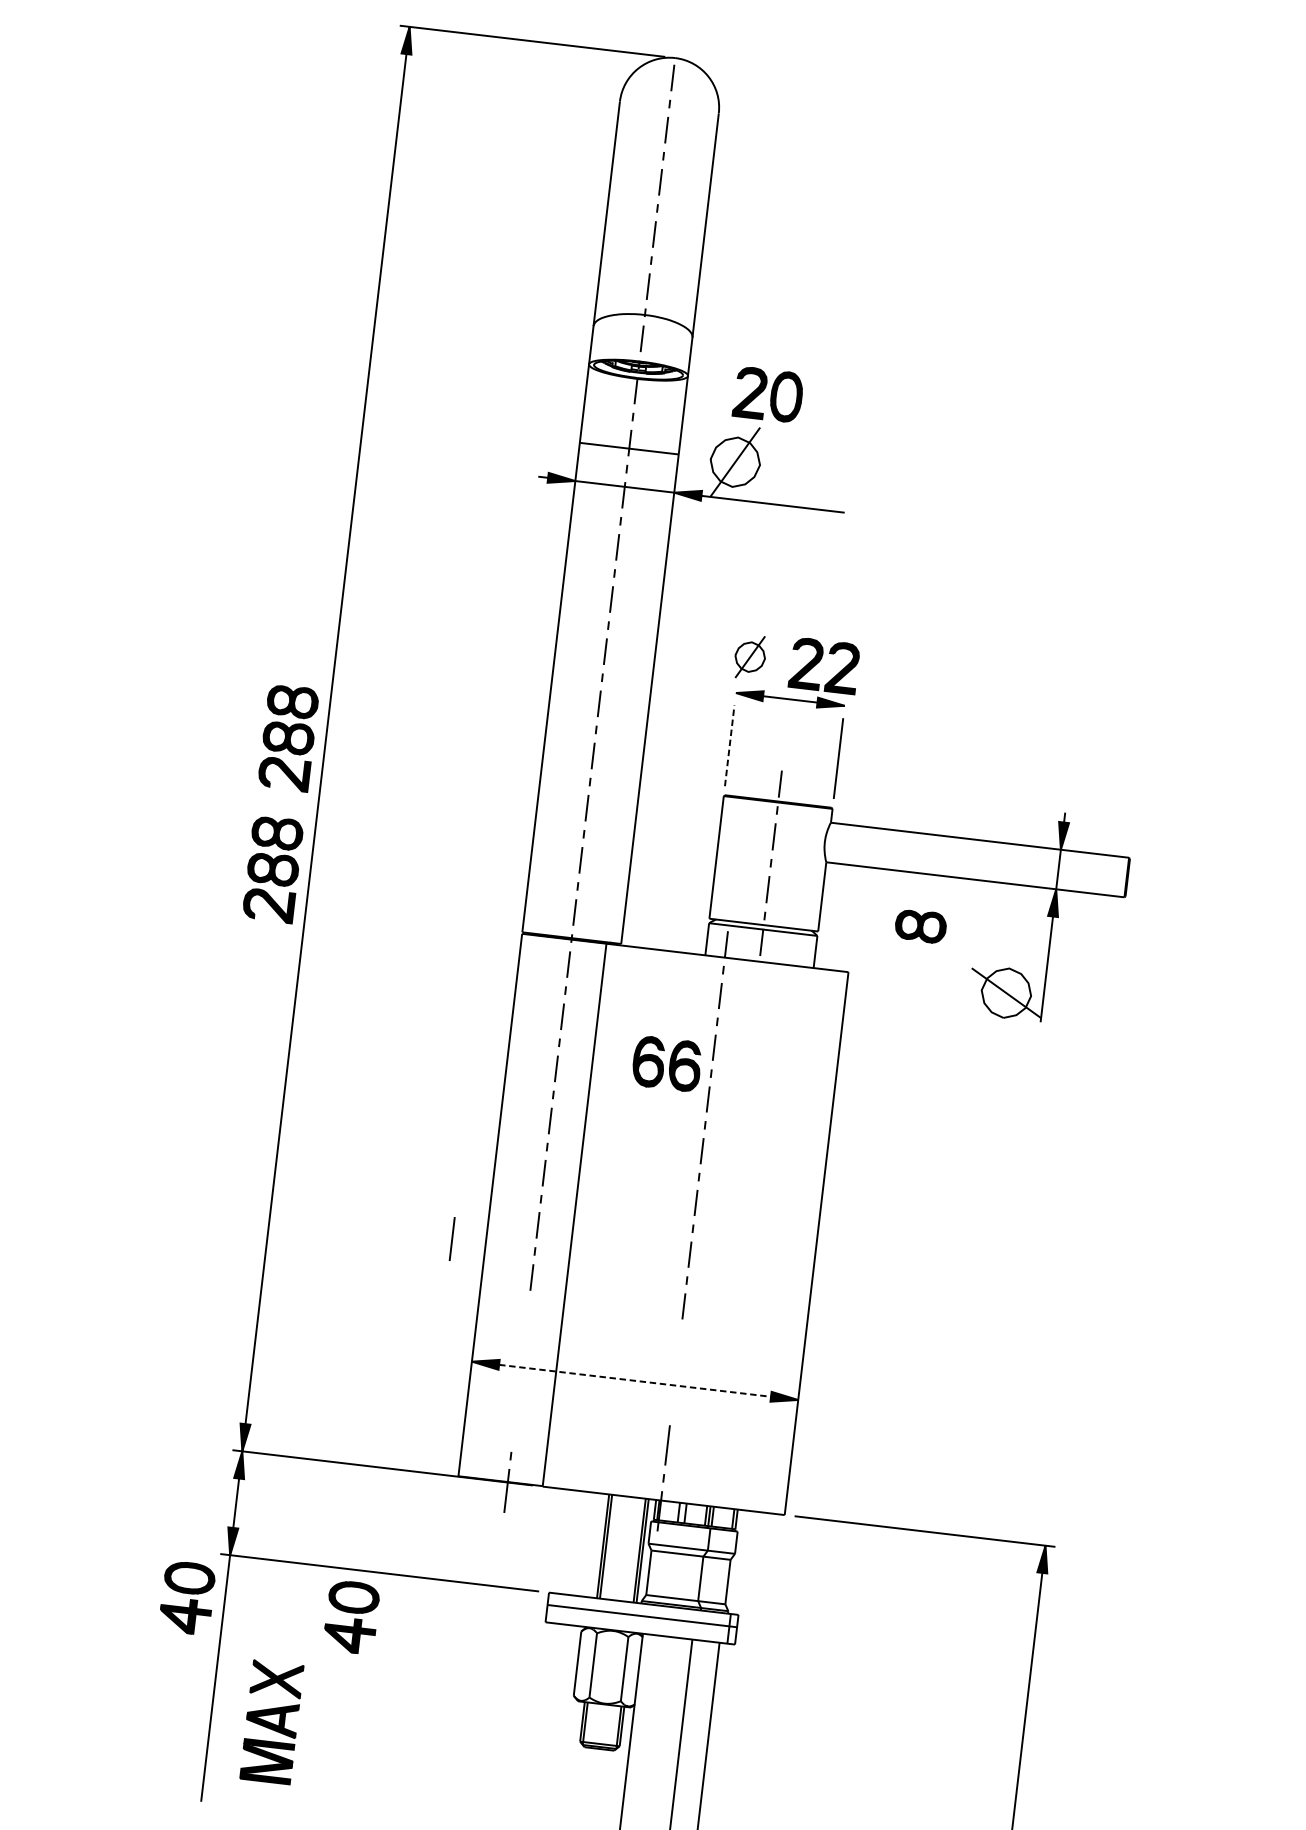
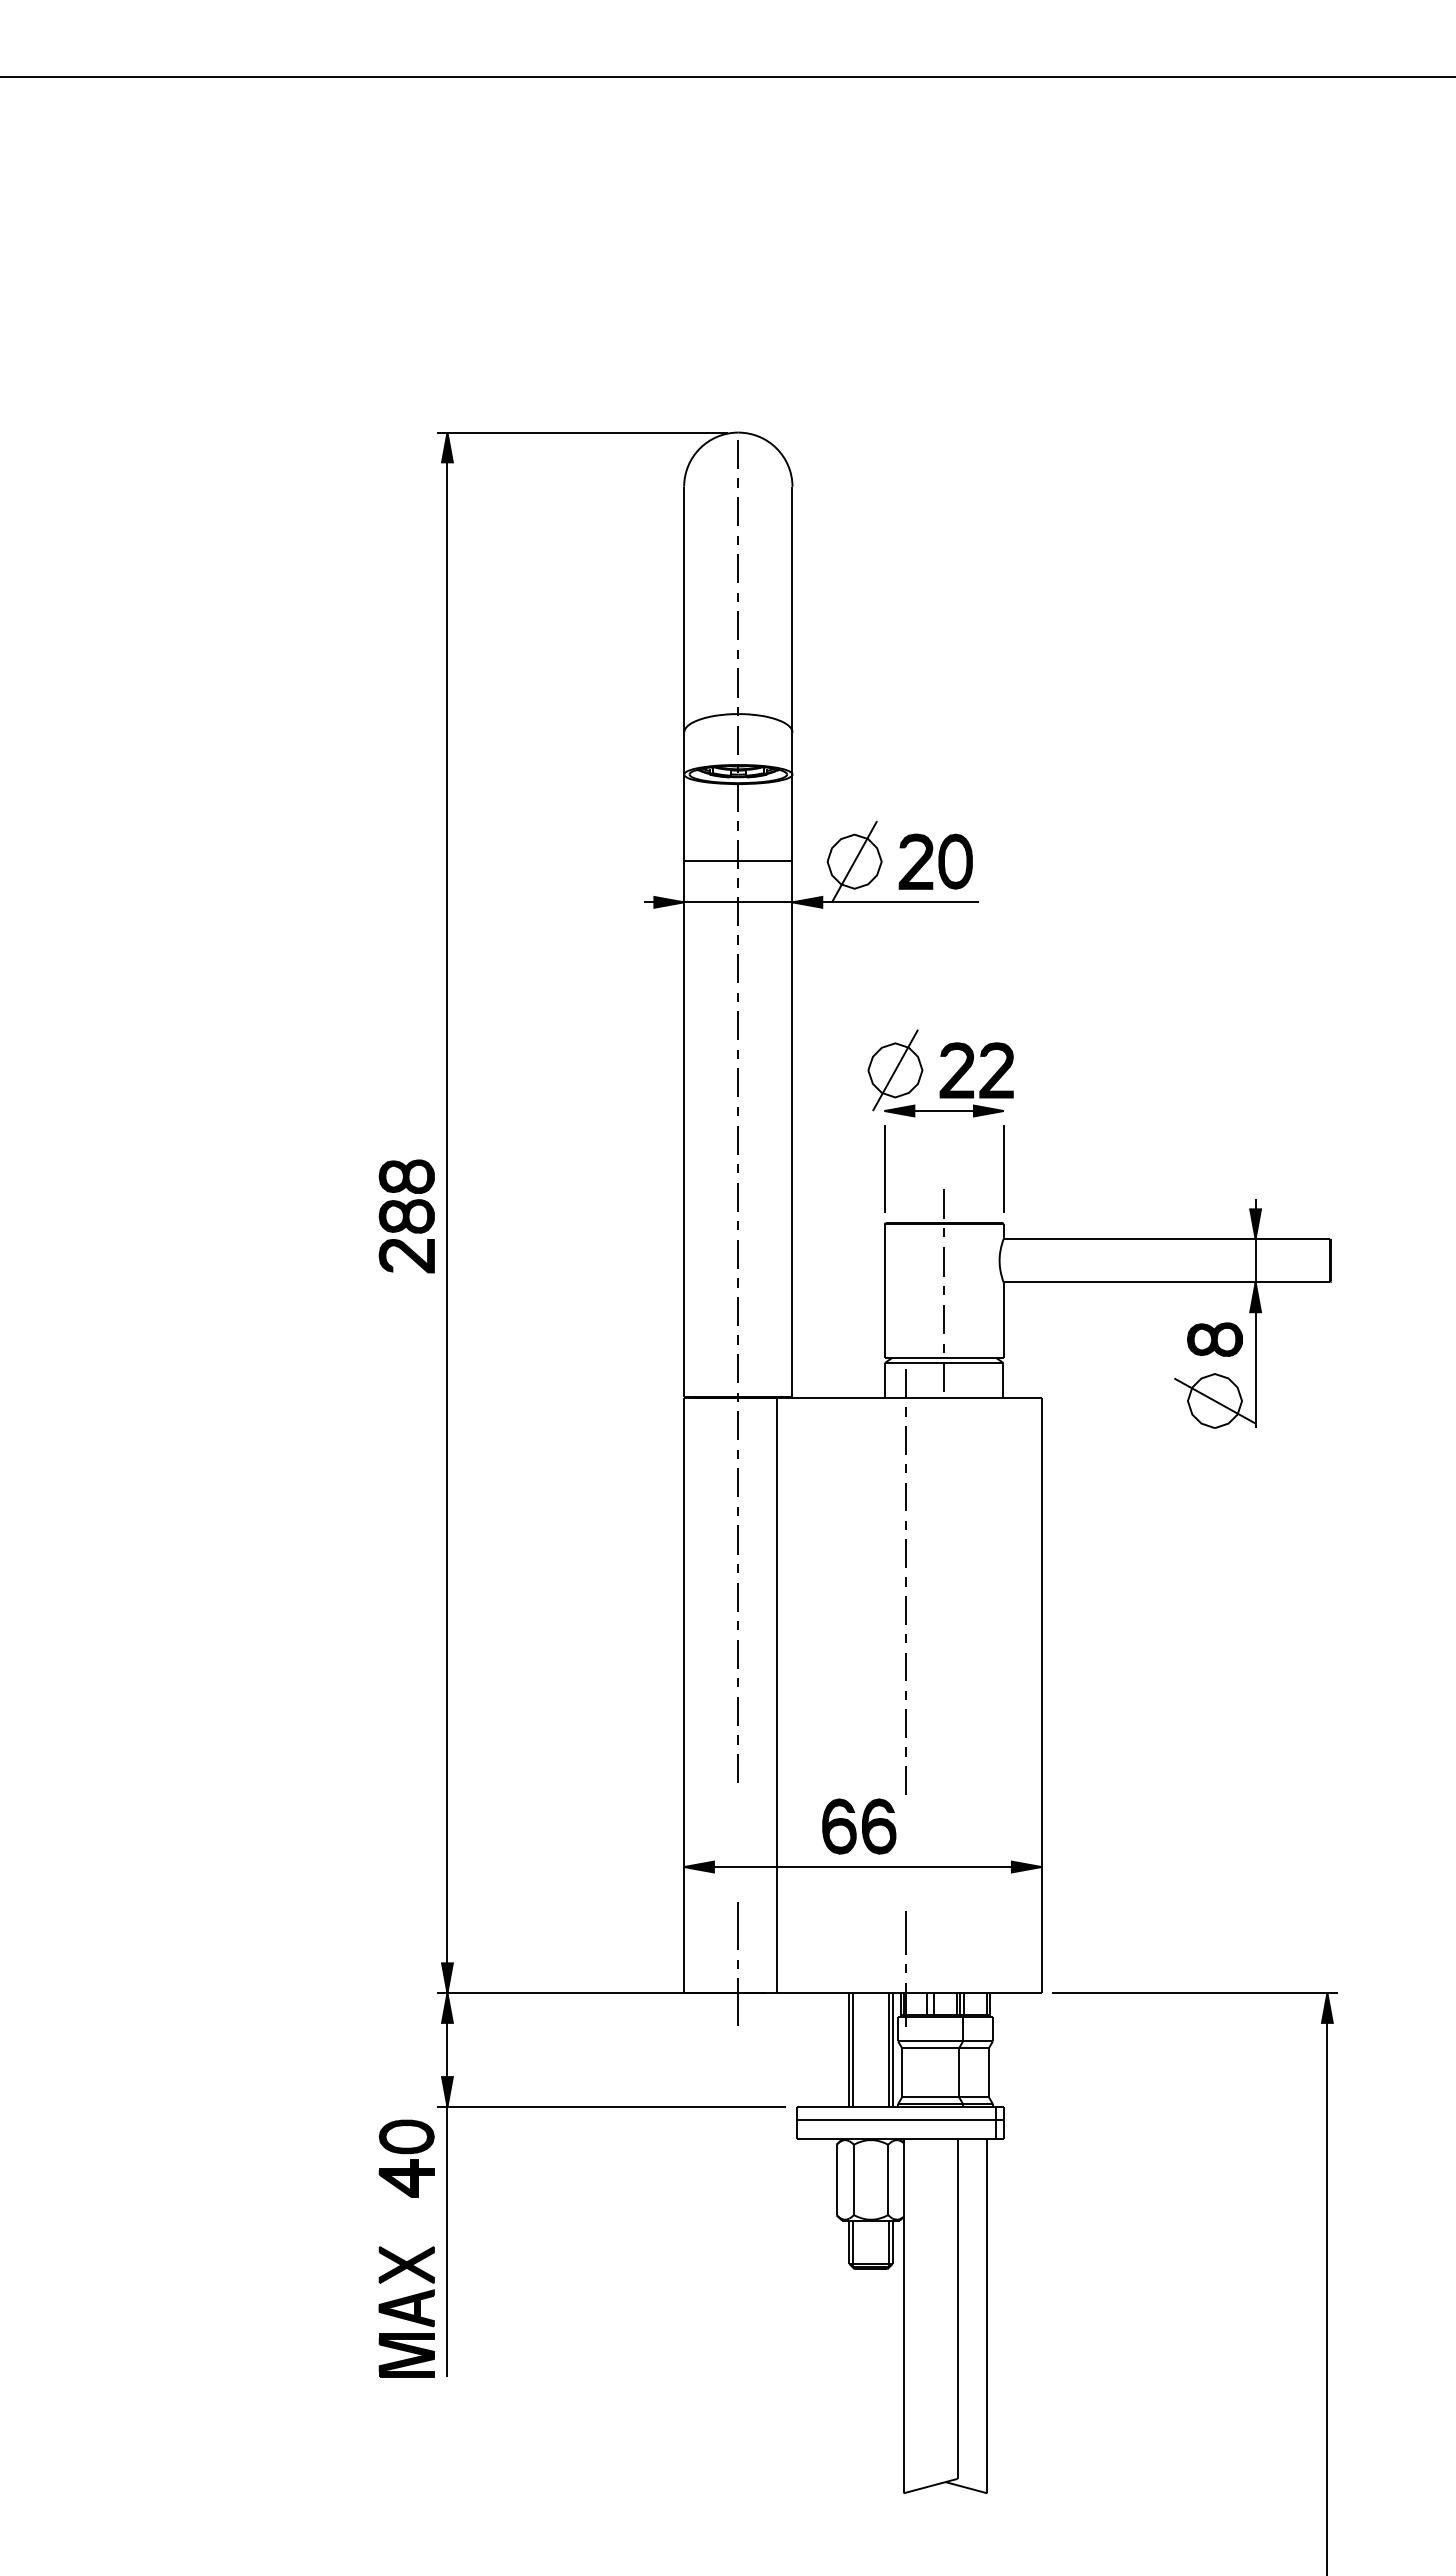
part: (768, 394) -> (935, 861), moved
part: (750, 657) -> (895, 1070), size x1.67
line: (729, 745) -> (884, 1168), dashed -> solid
part: (272, 869) -> (406, 1360), removed
part: (920, 926) -> (1214, 1339), moved
part: (667, 1063) -> (859, 1826), moved
line: (451, 1238) -> (737, 1925), moved
line: (634, 1381) -> (862, 1867), dashed -> solid
part: (351, 1617) -> (586, 2158), removed
part: (271, 1721) -> (406, 2311), moved

